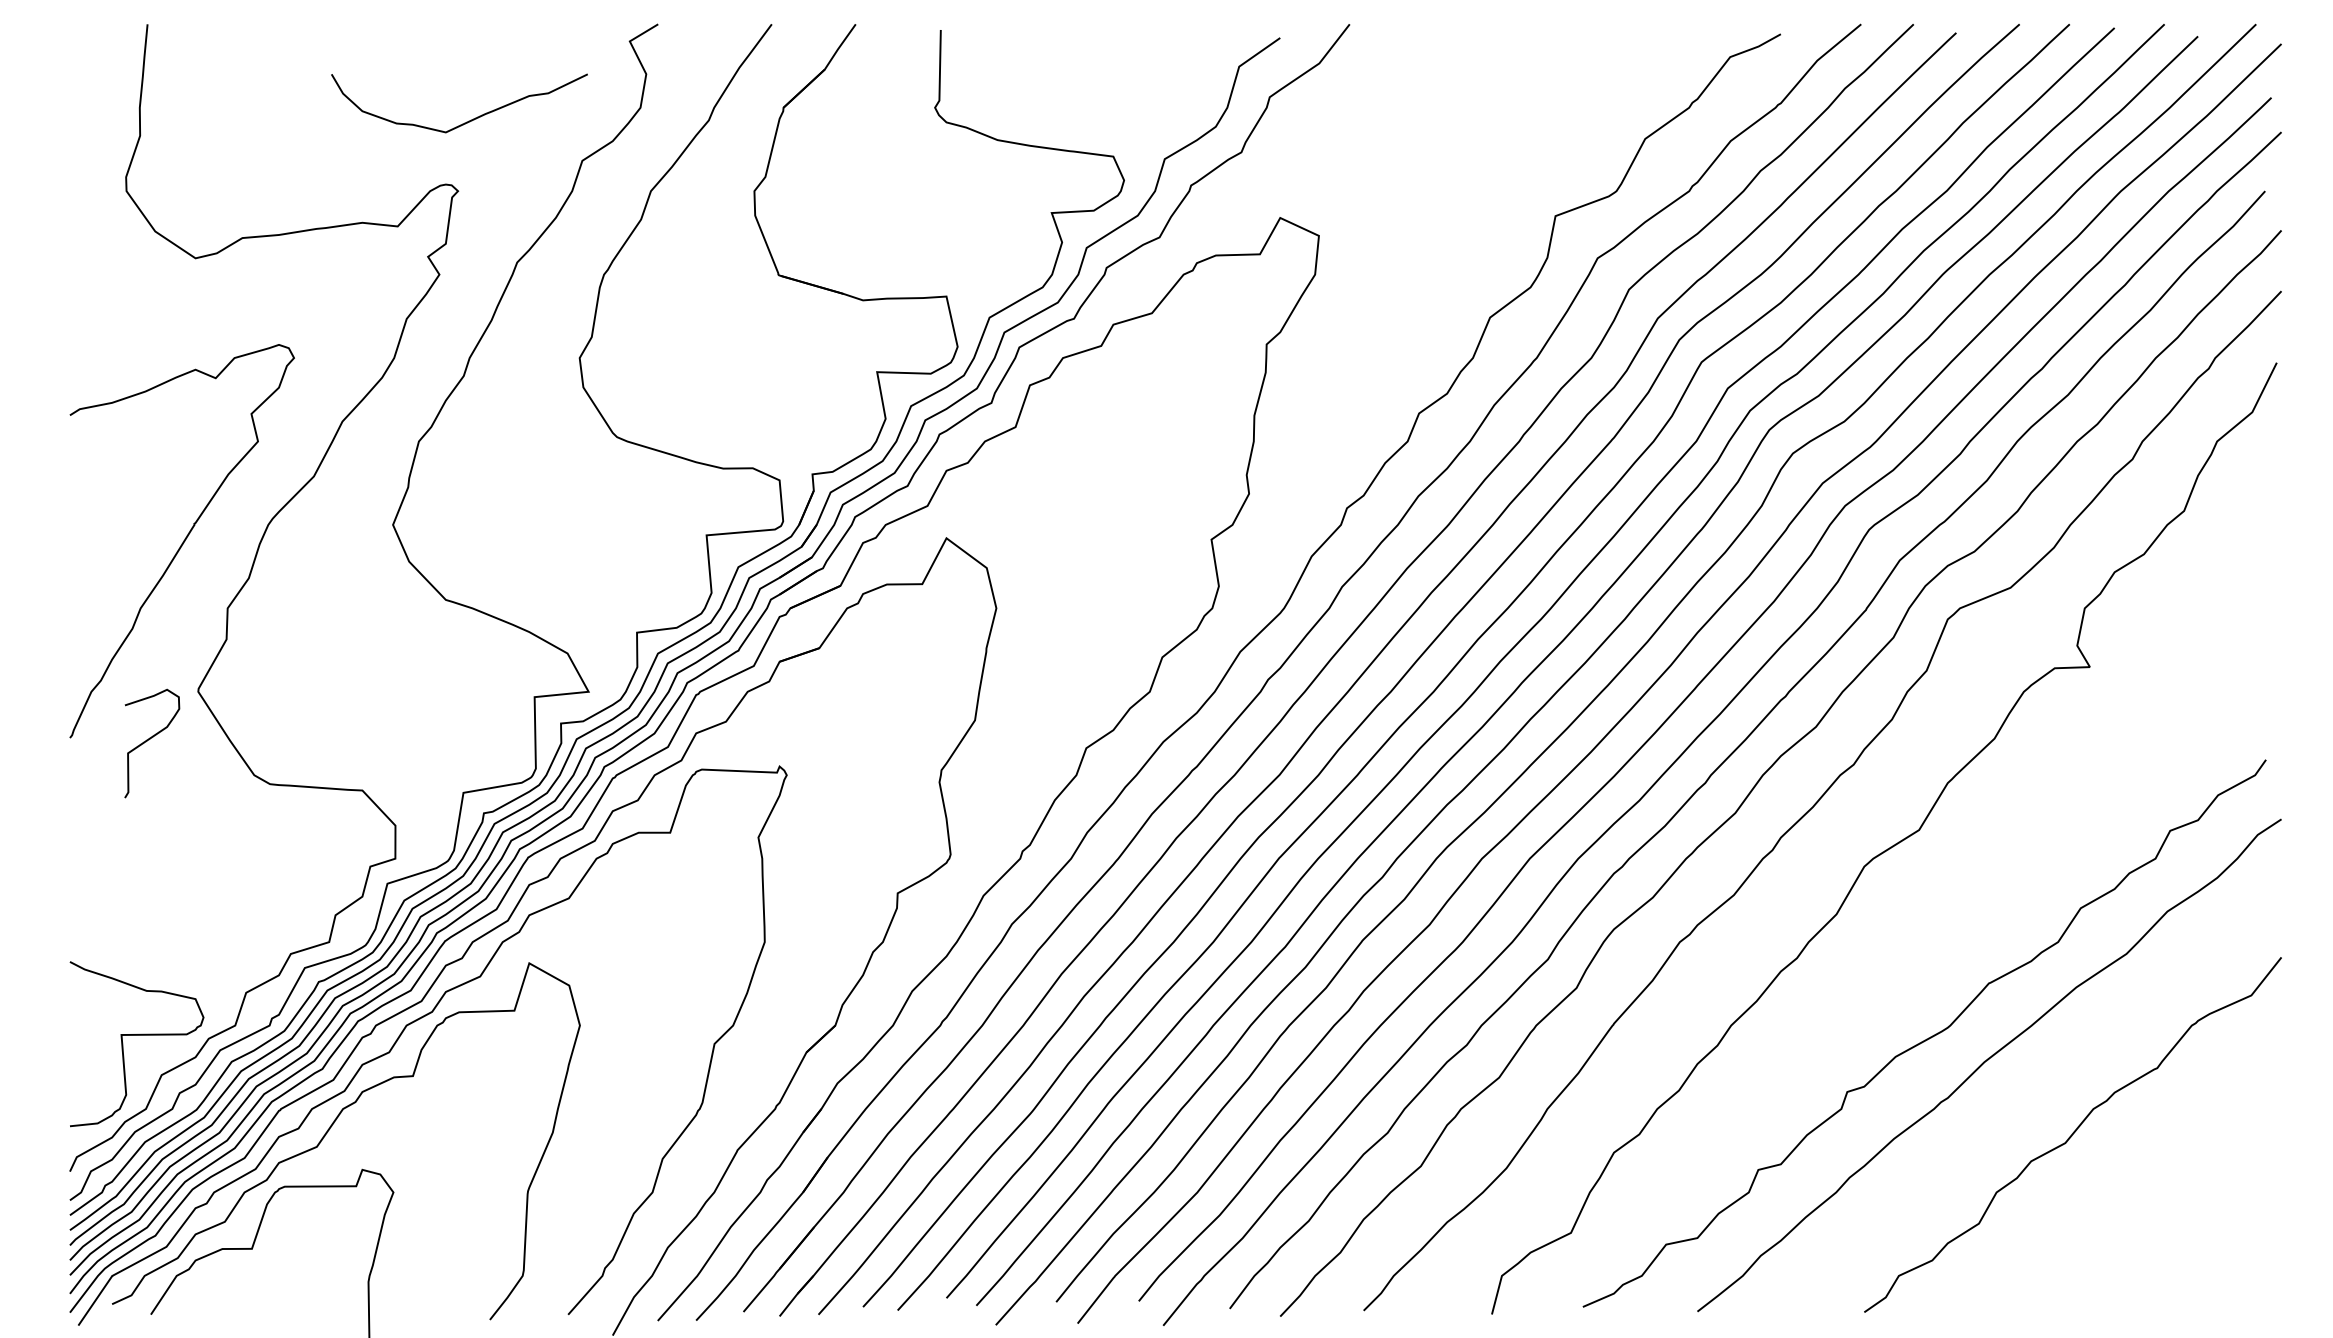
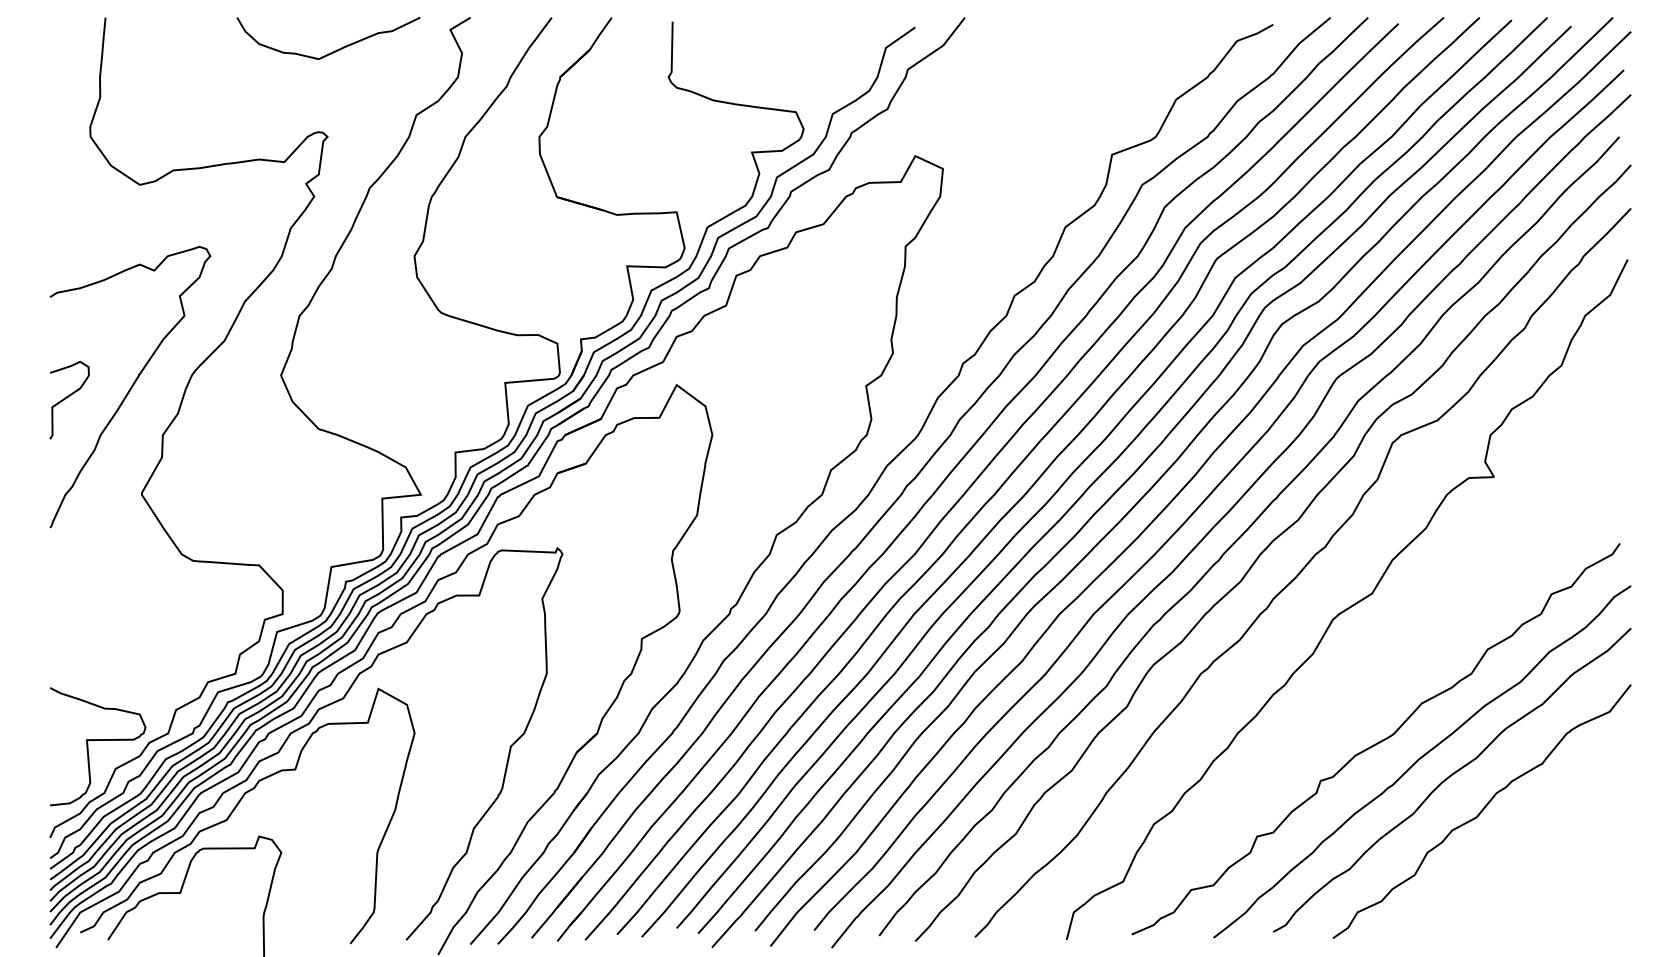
curve: (468, 120) -> (334, 50), moved
curve: (150, 739) -> (68, 397), moved
curve: (2027, 1087) -> (1449, 777), added

